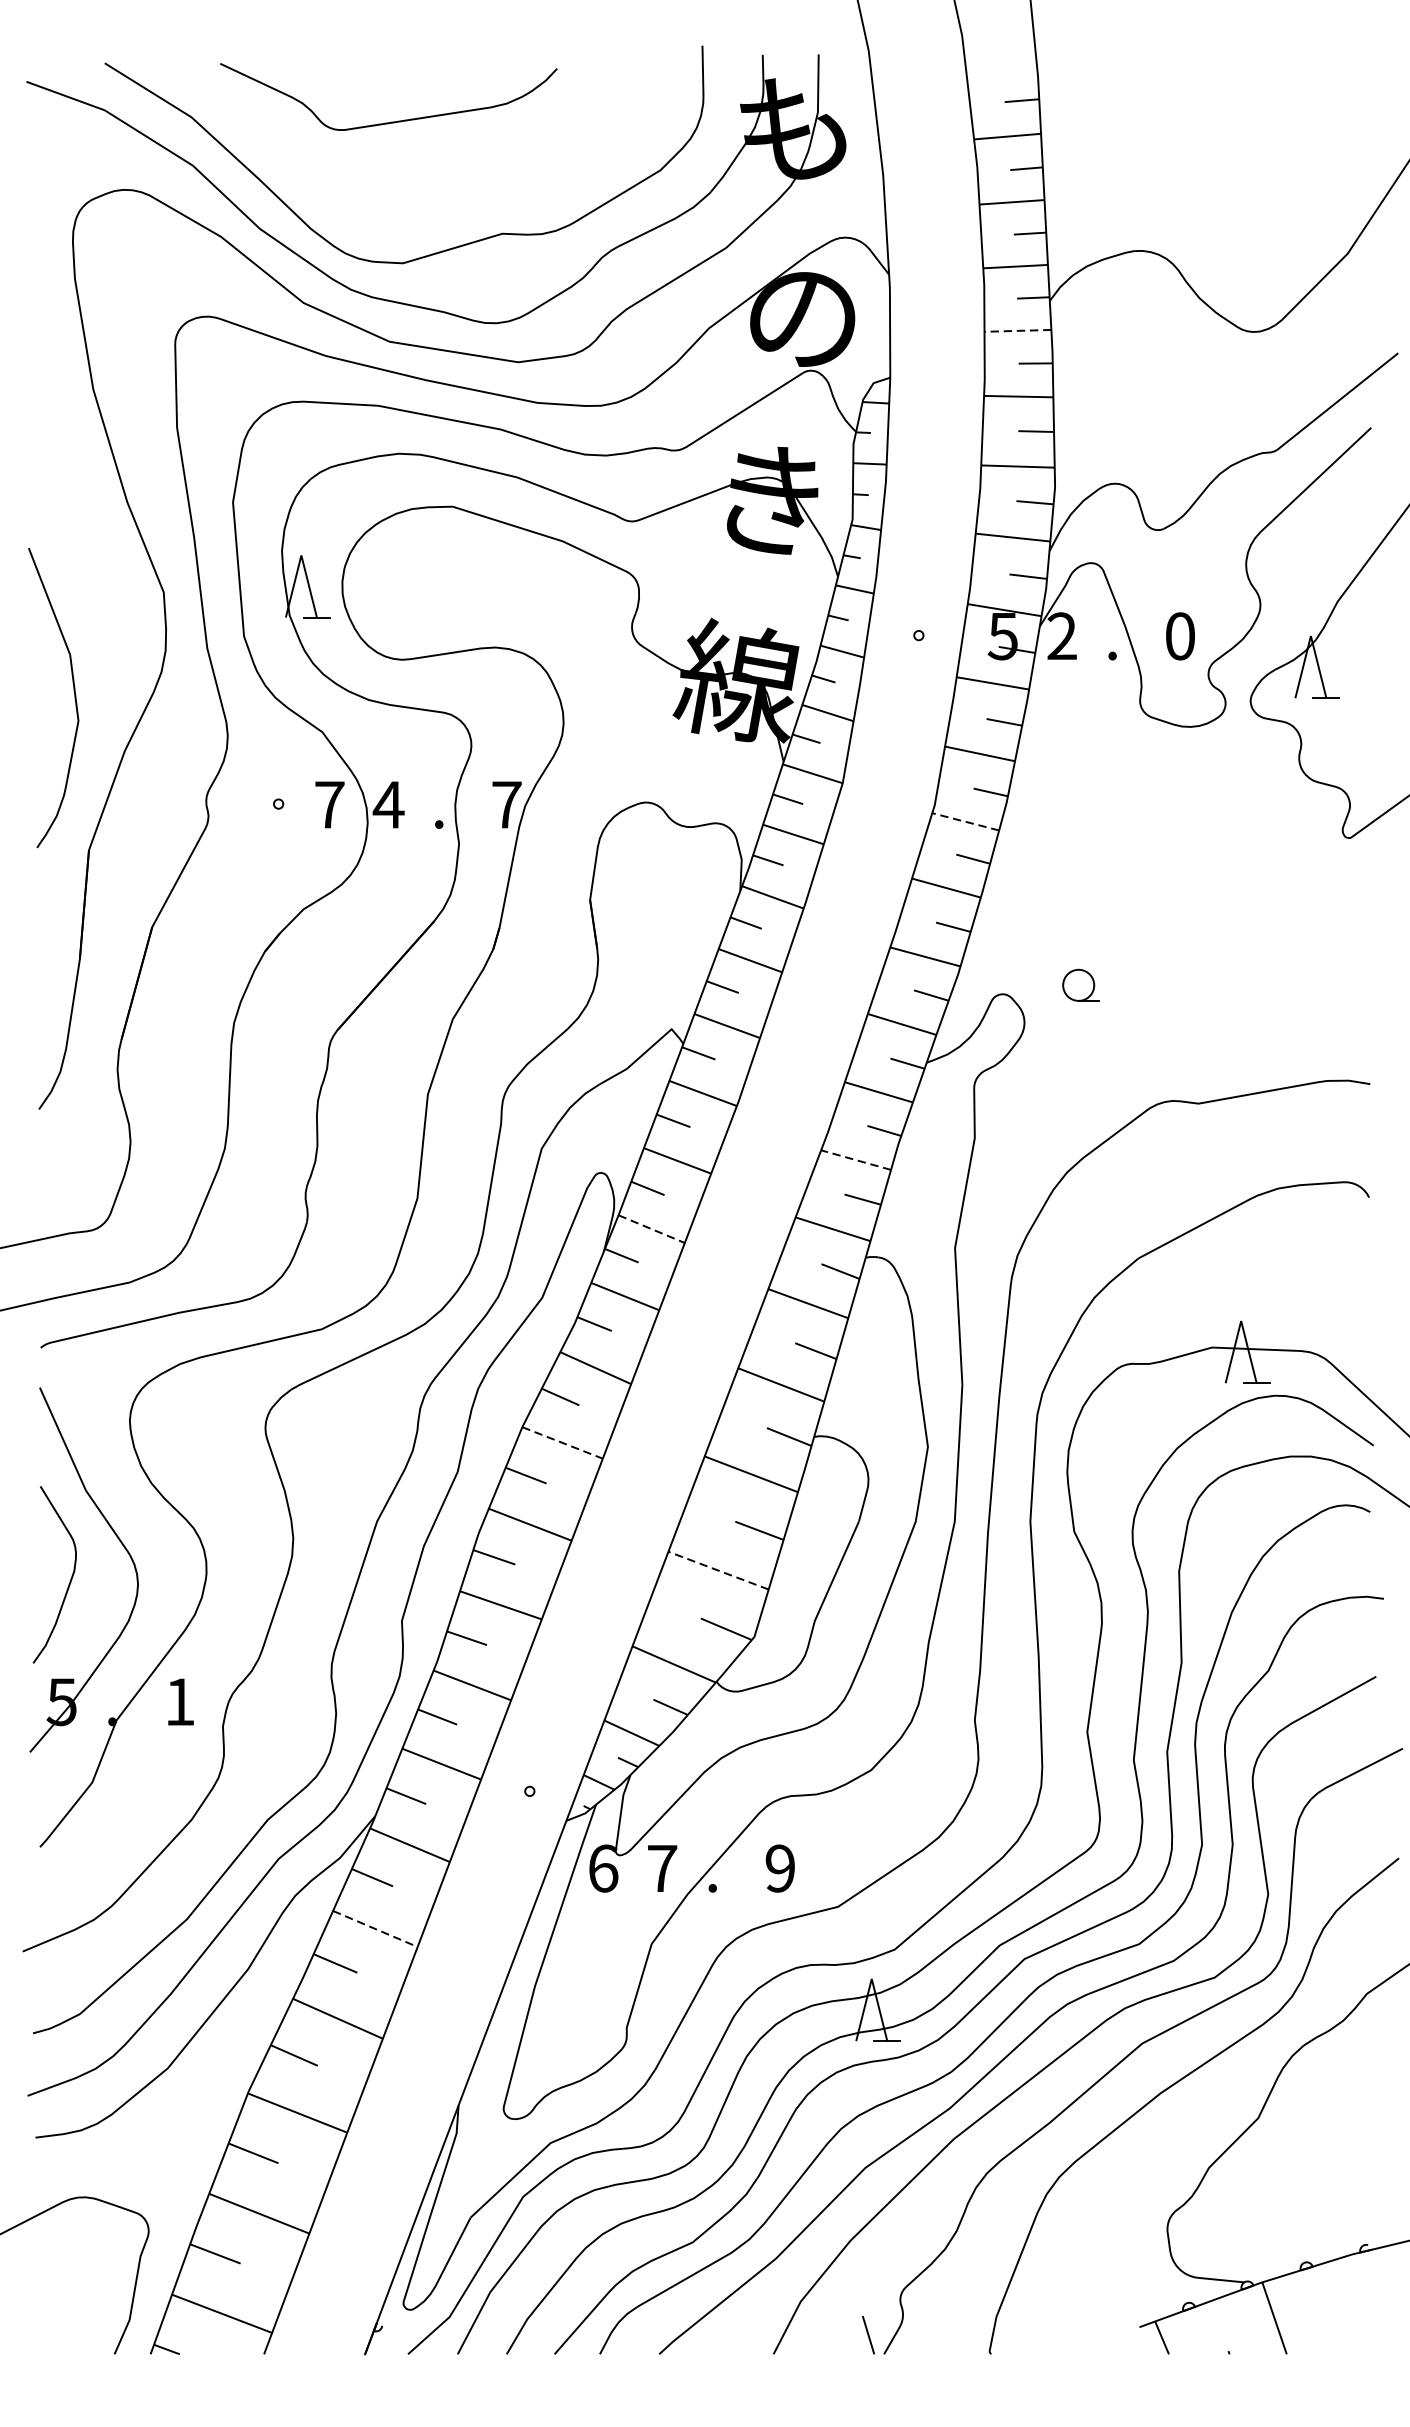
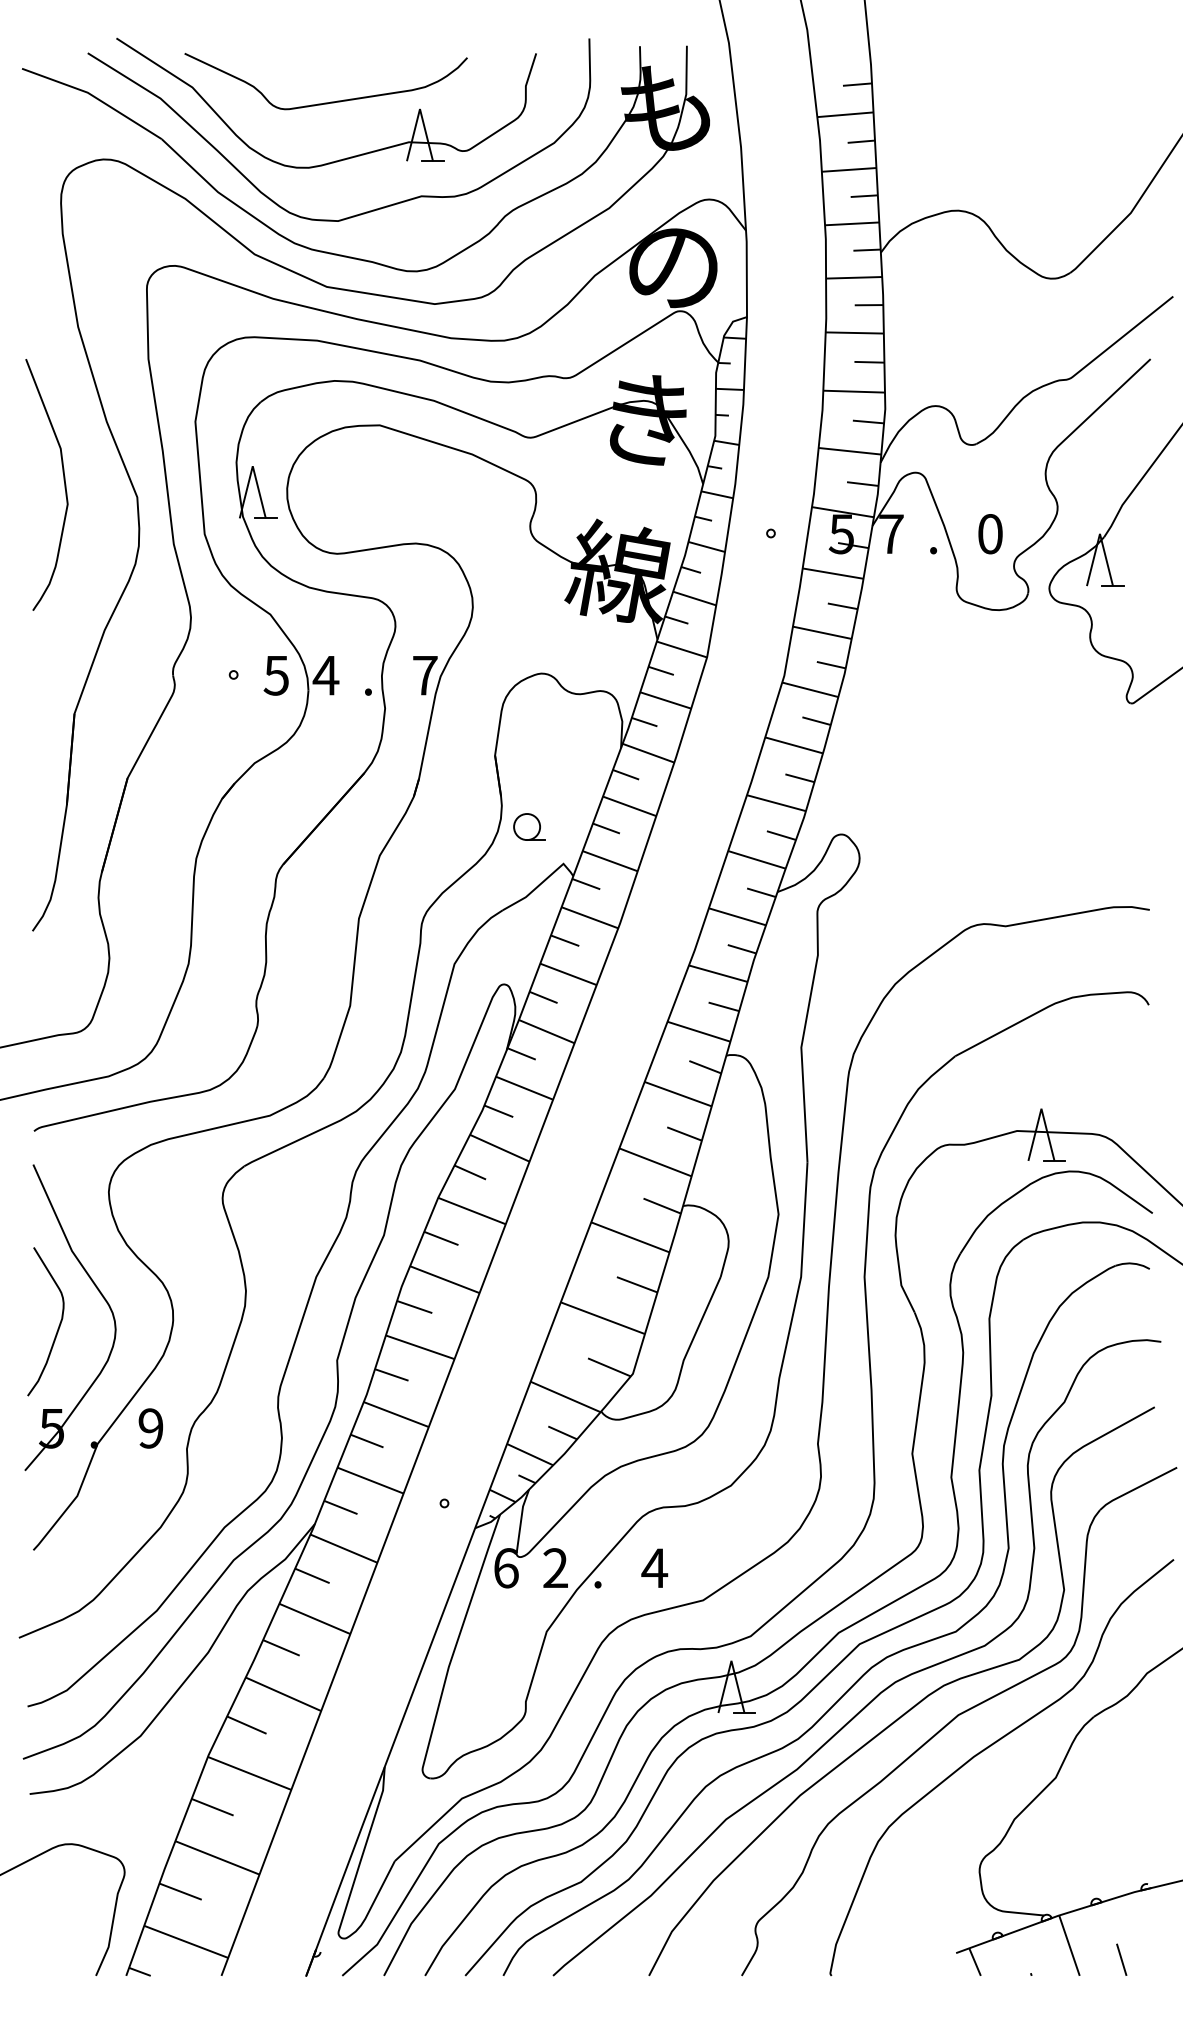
part: (404, 189) -> (339, 159), added
line: (1017, 330) -> (853, 277), dashed -> solid
text: (1062, 635) -> (891, 533), 2 -> 7
curve: (73, 692) -> (63, 480), moved
text: (328, 804) -> (275, 675), 7 -> 5
line: (965, 821) -> (810, 689), dashed -> solid
part: (1081, 984) -> (529, 826), moved
line: (855, 1159) -> (717, 973), dashed -> solid
line: (652, 1228) -> (547, 1031), dashed -> solid
line: (563, 1443) -> (472, 1211), dashed -> solid
line: (718, 1570) -> (602, 1318), dashed -> solid
text: (179, 1702) -> (150, 1428), 1 -> 9
text: (662, 1867) -> (555, 1567), 7 -> 2
text: (780, 1868) -> (654, 1568), 9 -> 4
line: (374, 1928) -> (314, 1618), dashed -> solid
line: (868, 2334) -> (1121, 1959), moved

